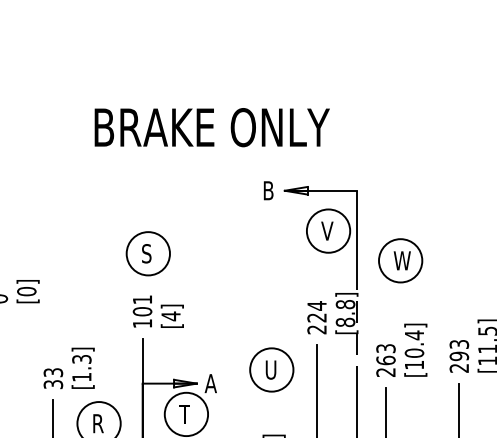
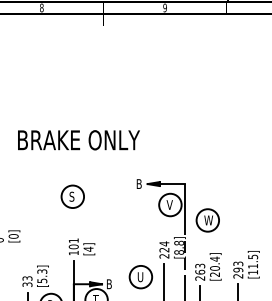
text: (211, 128) -> (78, 140), moved
part: (147, 253) -> (72, 196), moved
text: (413, 364) -> (214, 274), [10.4] -> [20.4]
text: (82, 376) -> (42, 280), [1.3] -> [5.3]
text: (211, 384) -> (109, 284), A -> B

